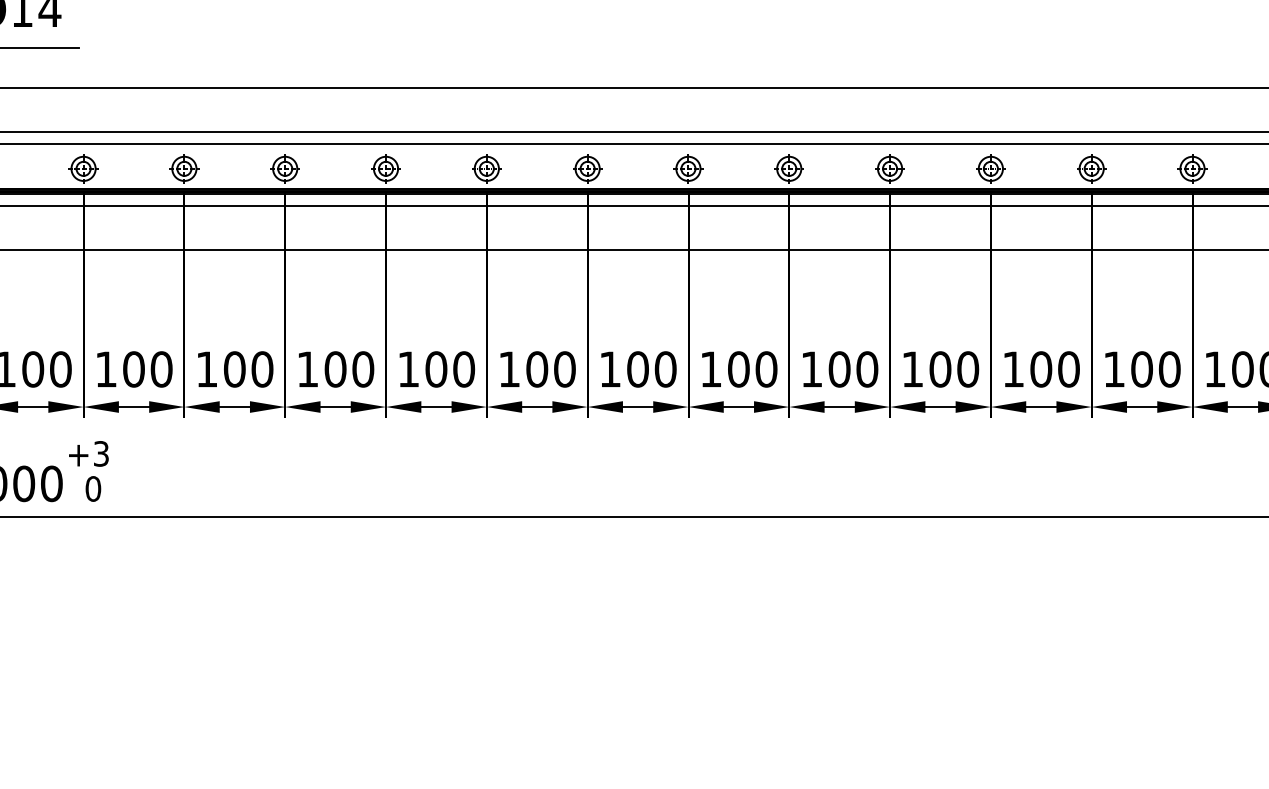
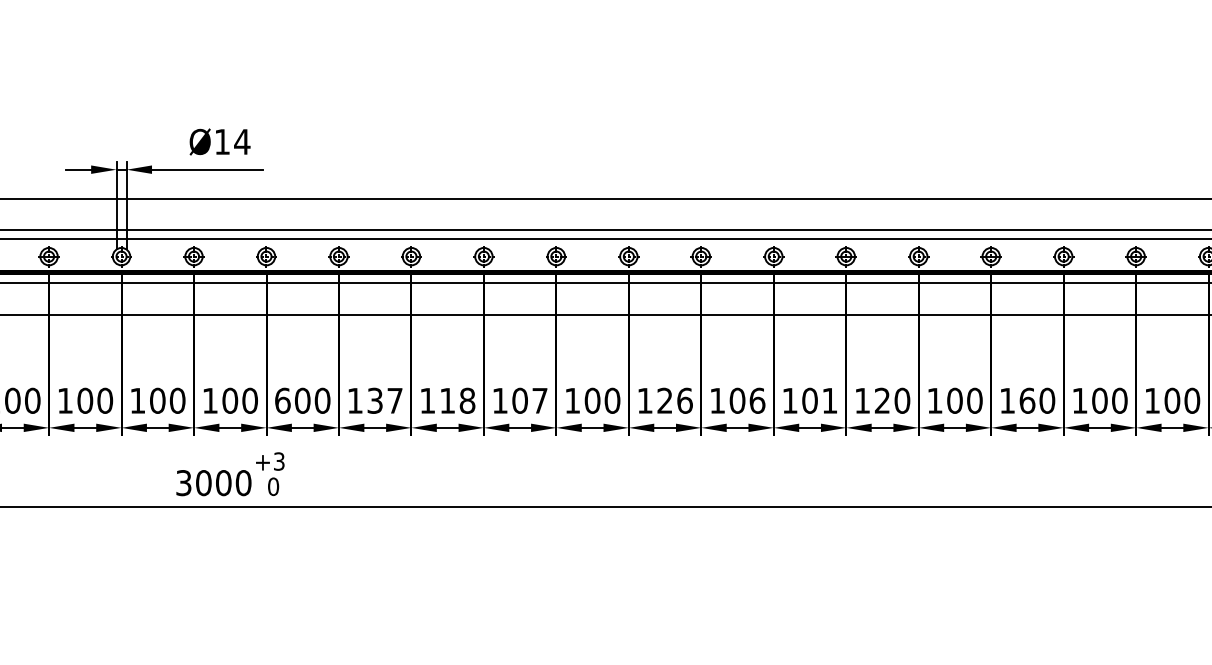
text: (105, 368) -> (282, 400), 100 -> 600
text: (247, 368) -> (384, 400), 100 -> 137
text: (349, 368) -> (457, 400), 100 -> 118
text: (463, 368) -> (539, 400), 100 -> 107
text: (651, 368) -> (674, 400), 100 -> 126
text: (766, 368) -> (757, 400), 100 -> 106
text: (866, 368) -> (829, 400), 100 -> 101
text: (940, 368) -> (882, 400), 100 -> 120
text: (1142, 368) -> (1027, 400), 100 -> 160

